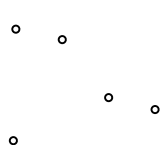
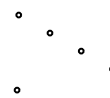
circle: (61, 38) -> (49, 32), moved
circle: (109, 96) -> (81, 50), moved

